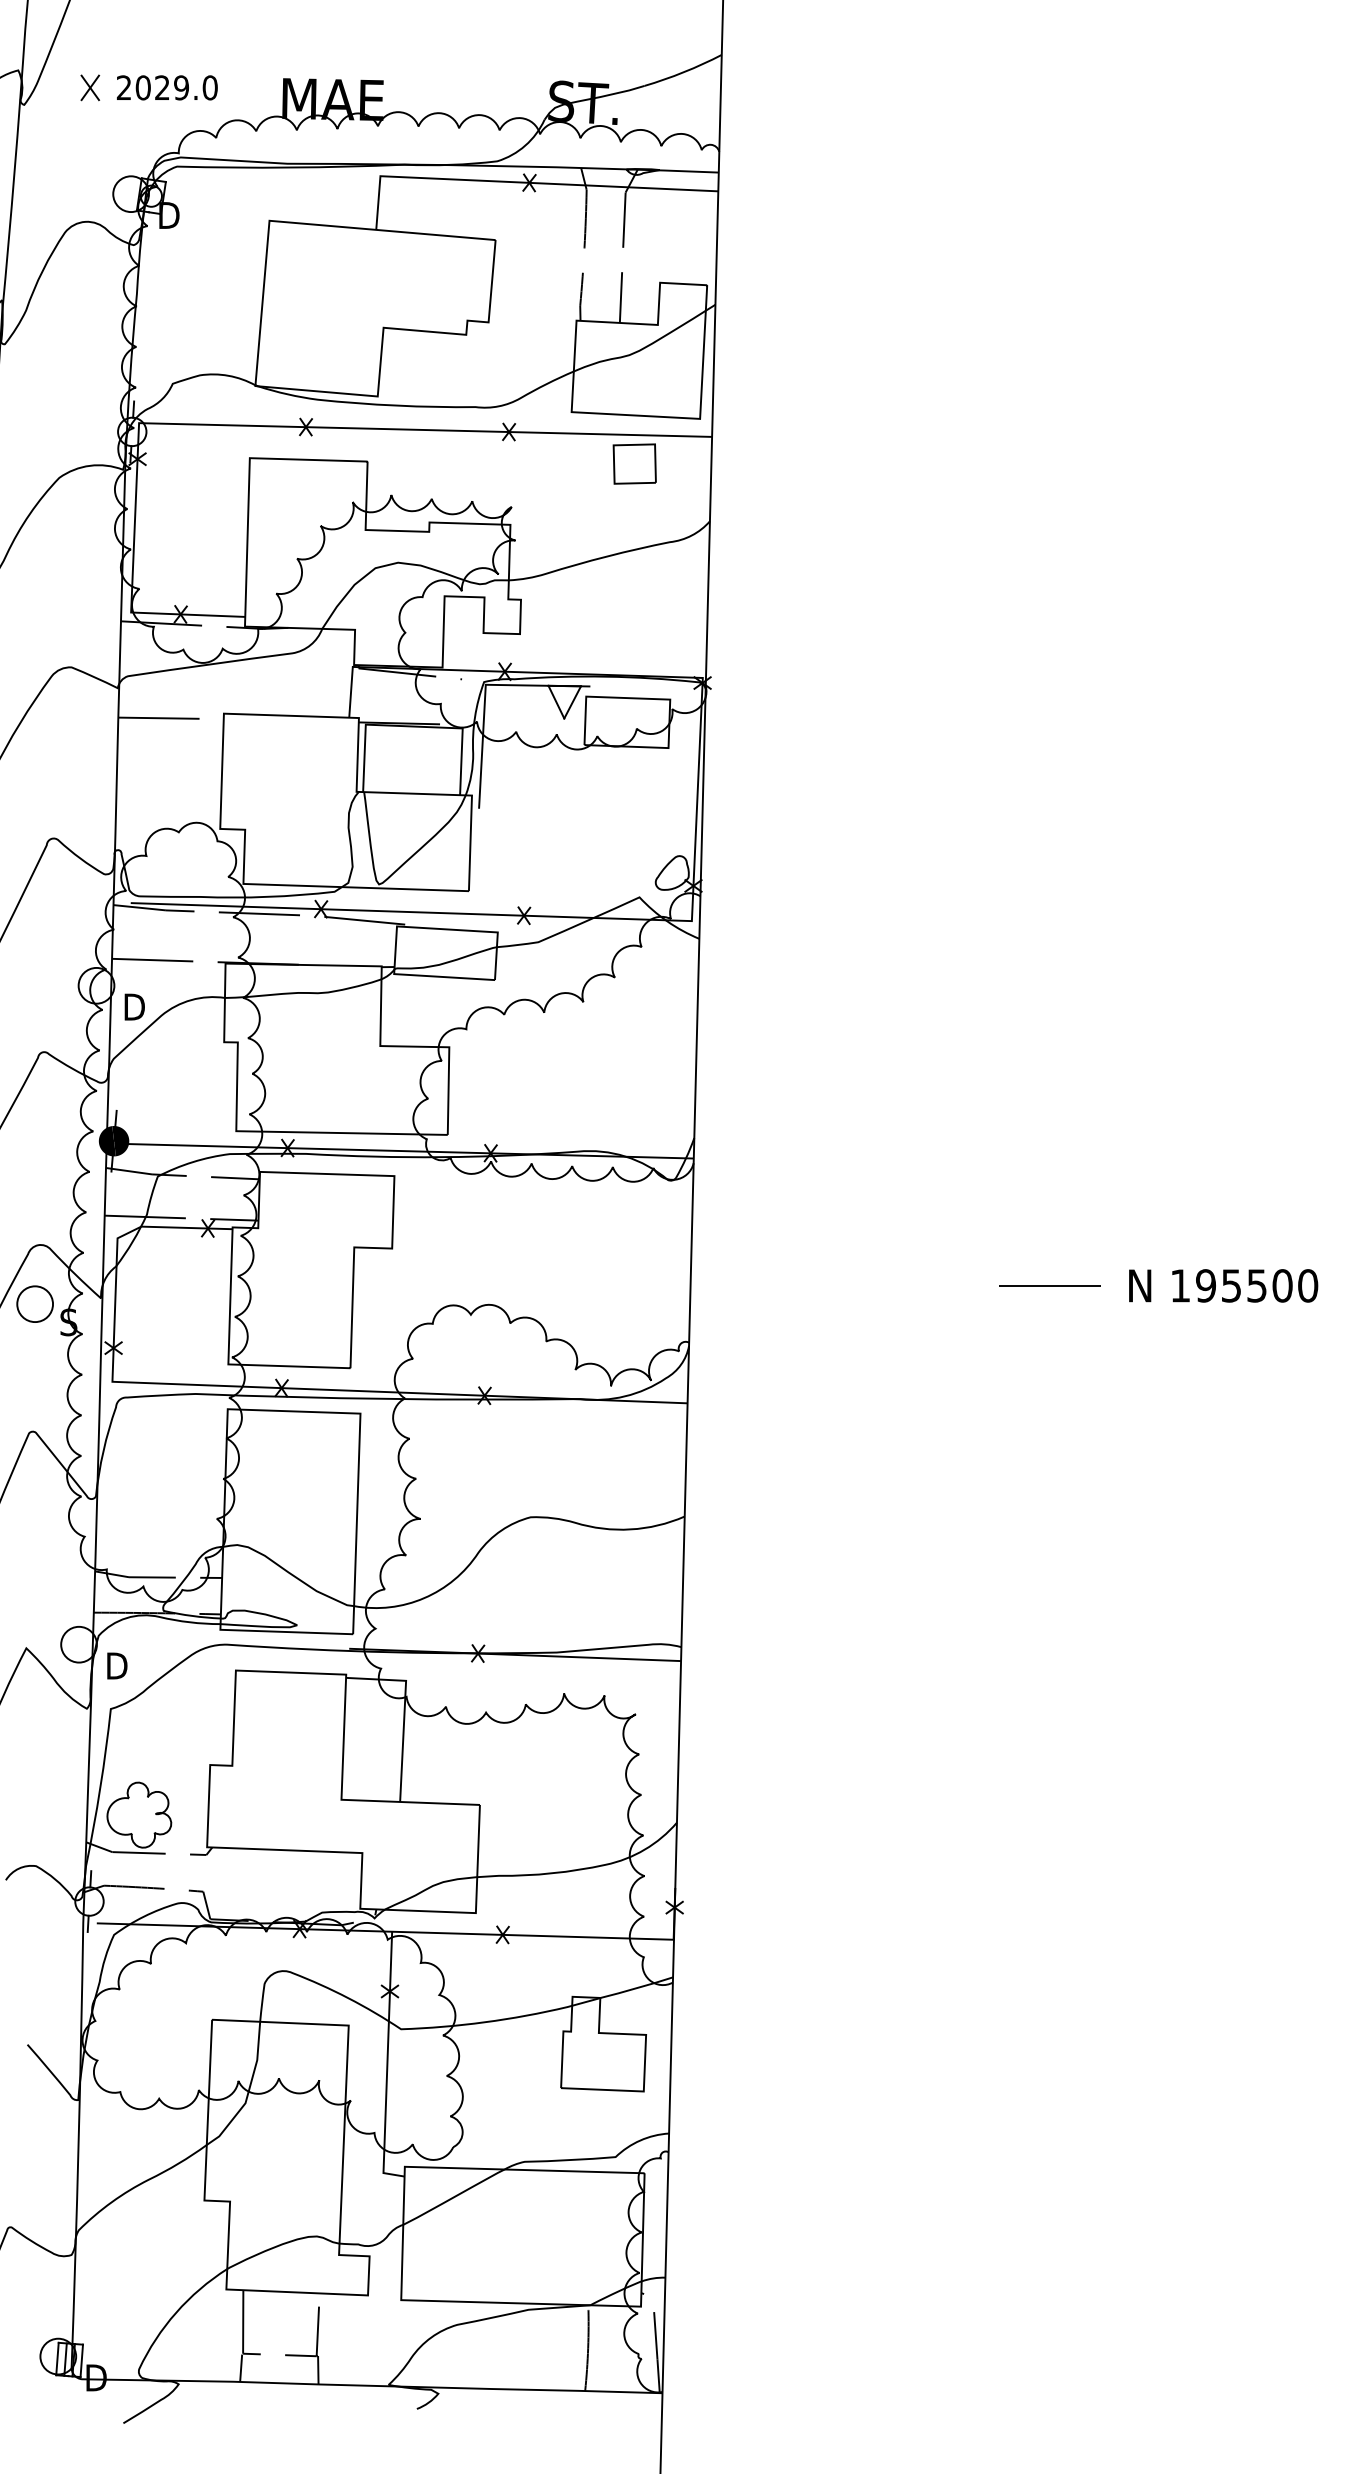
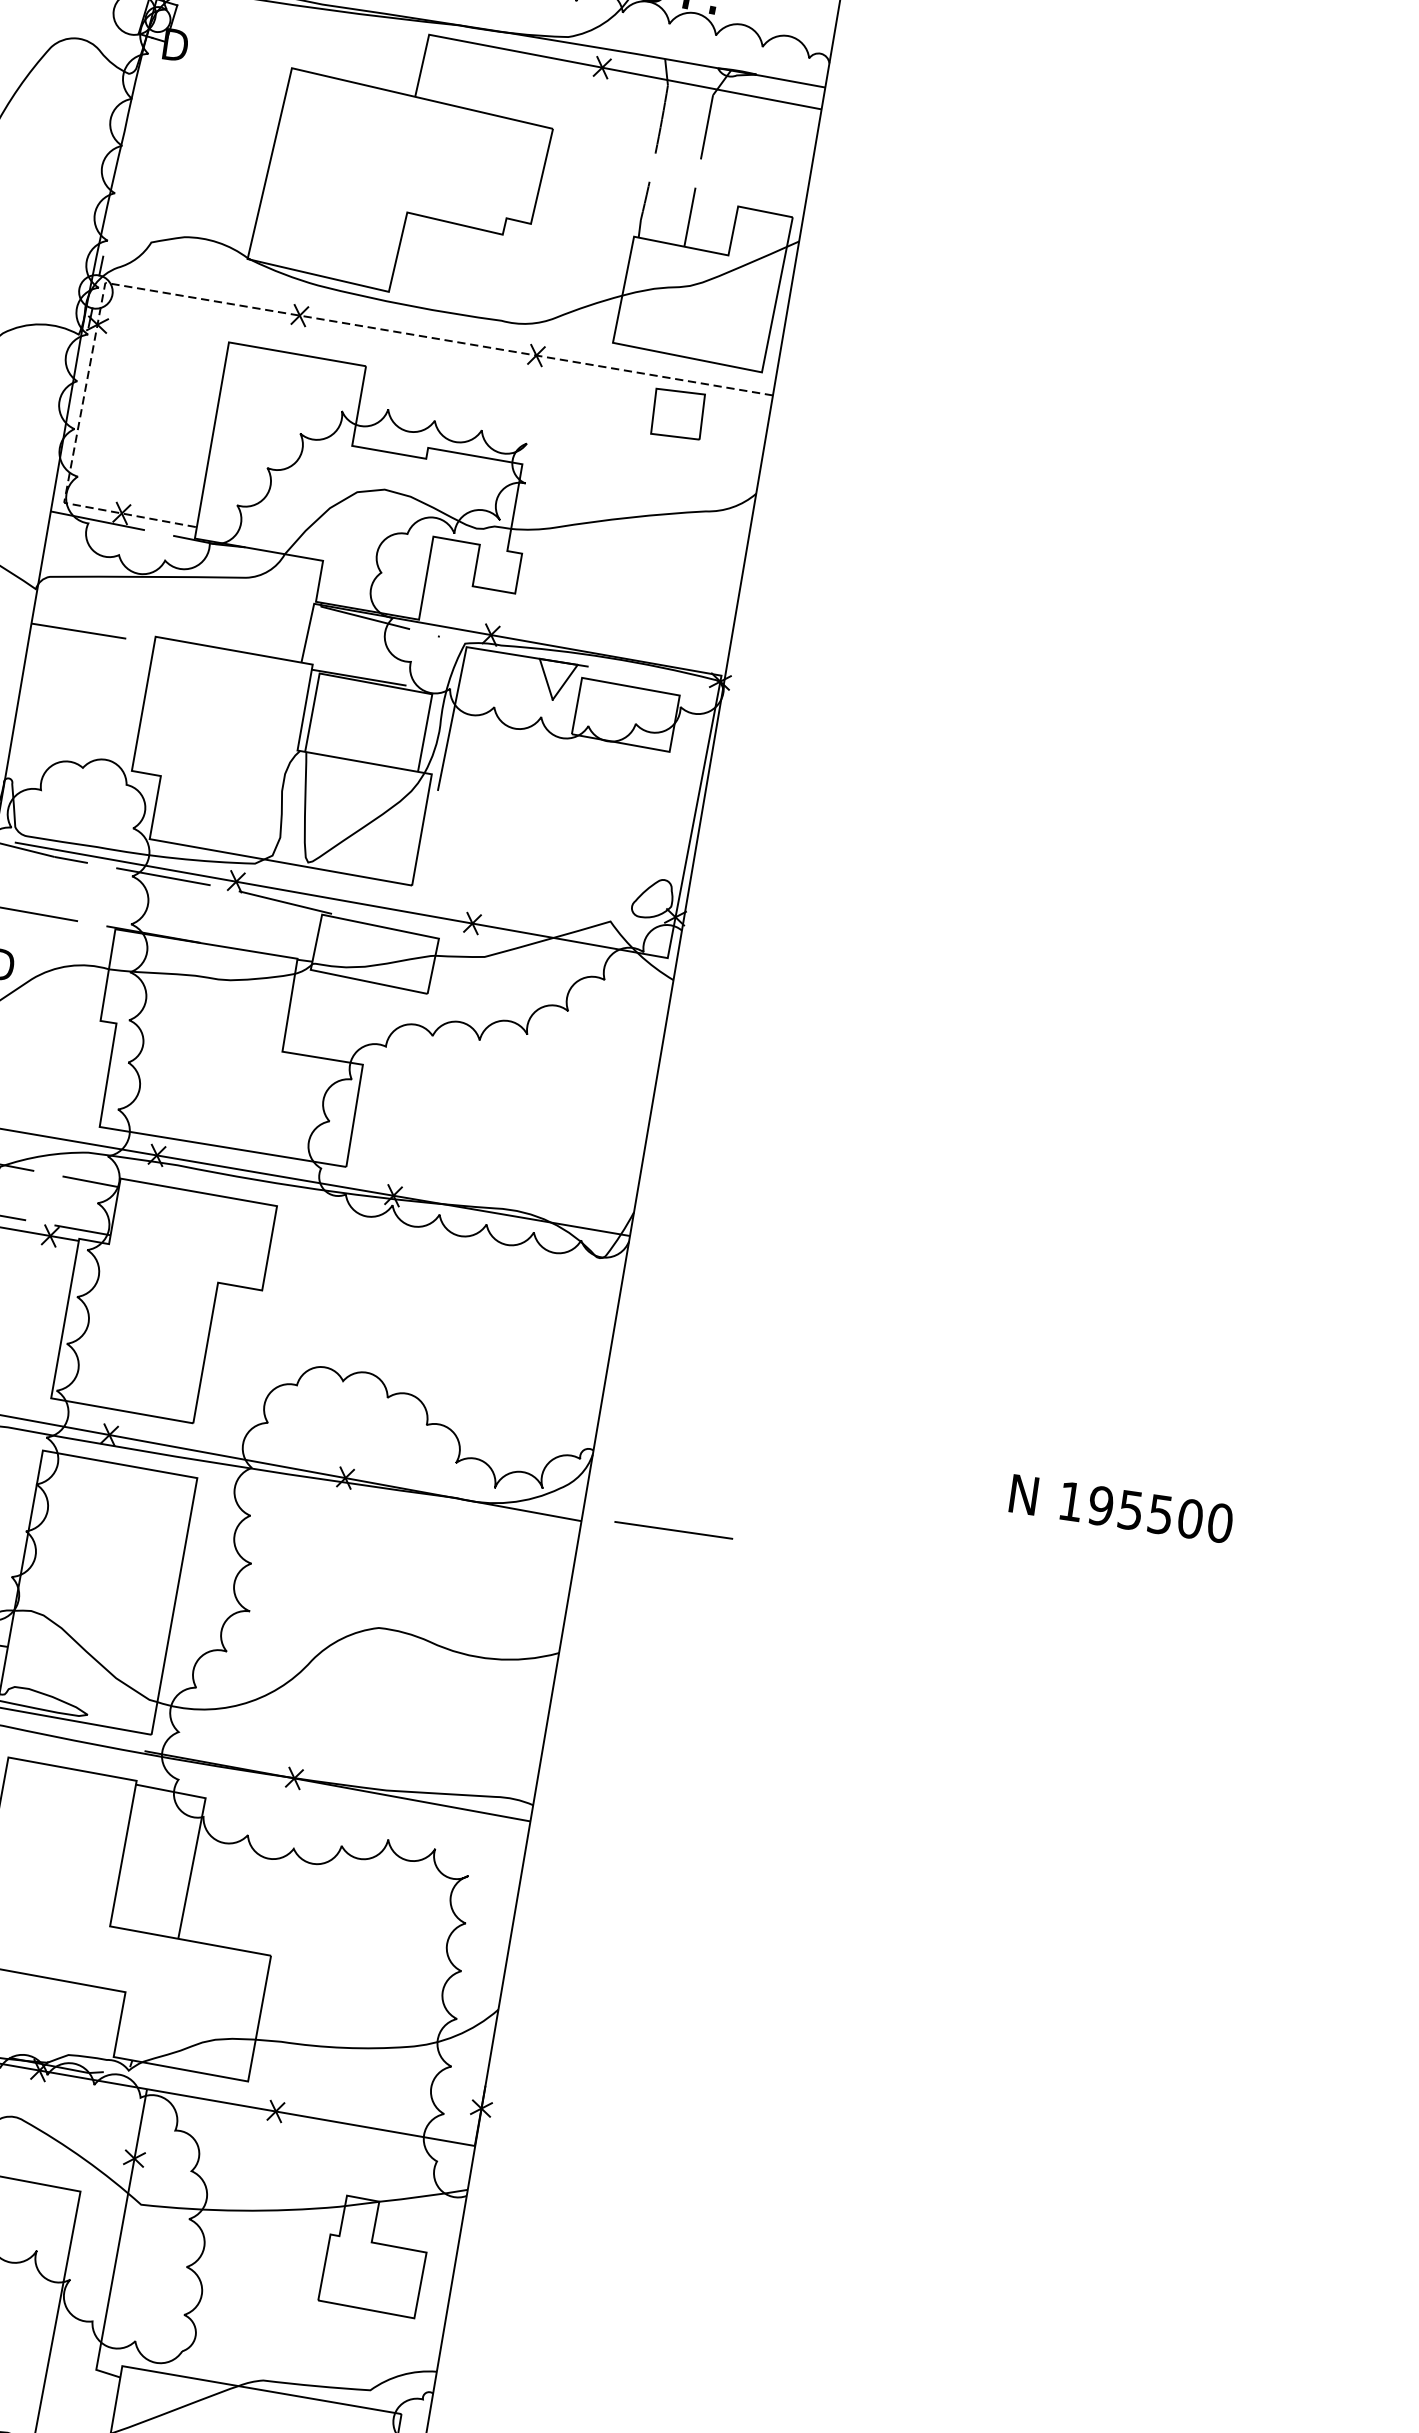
line: (271, 426) -> (259, 309), solid -> dashed
line: (1049, 1285) -> (673, 1529), moved
text: (1223, 1285) -> (1121, 1508), moved

